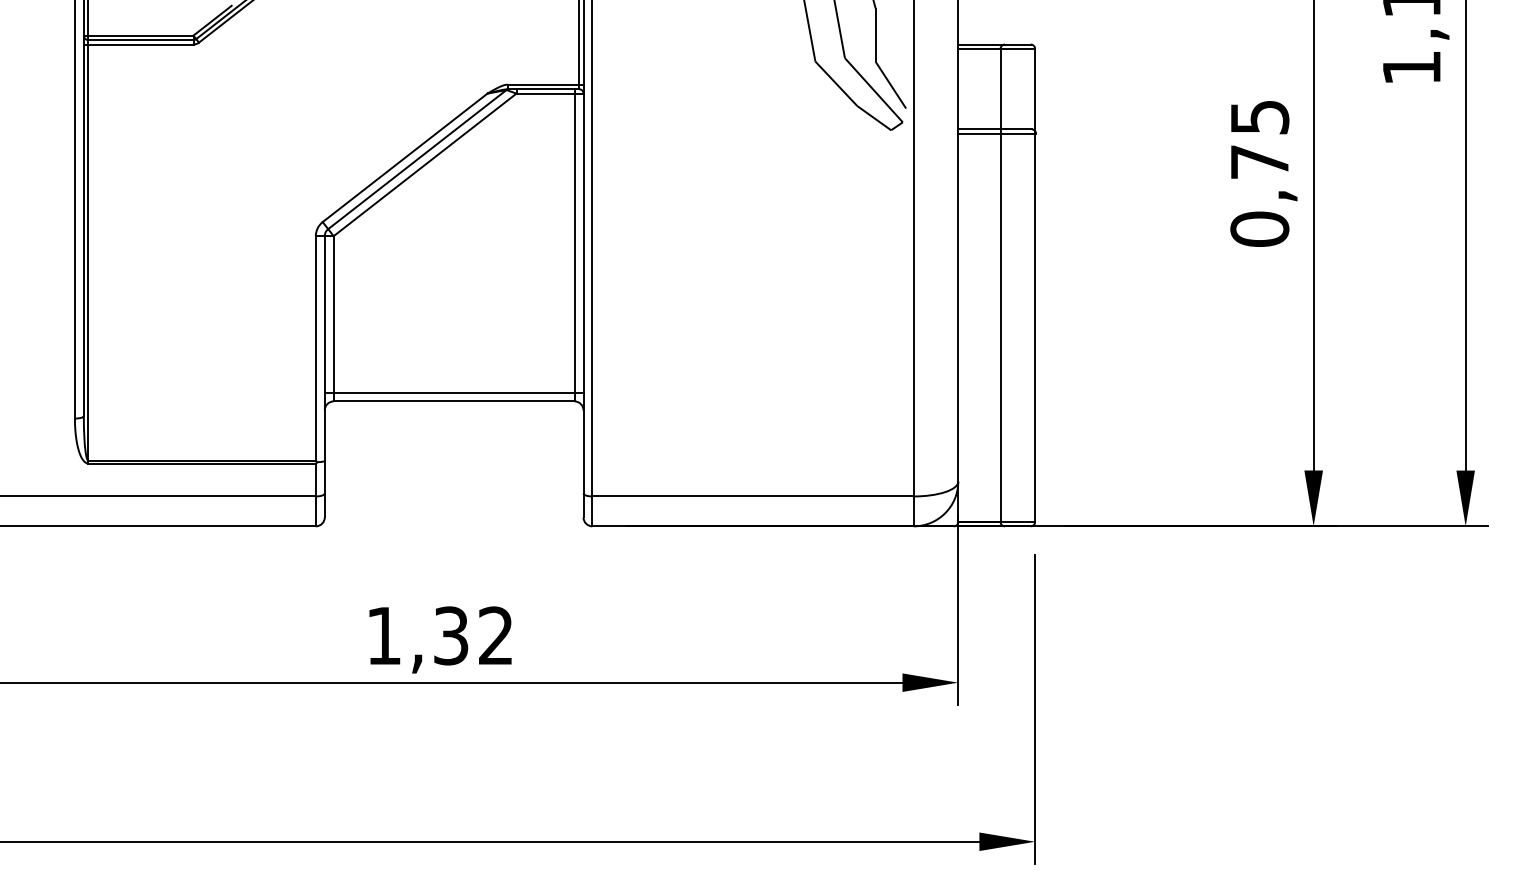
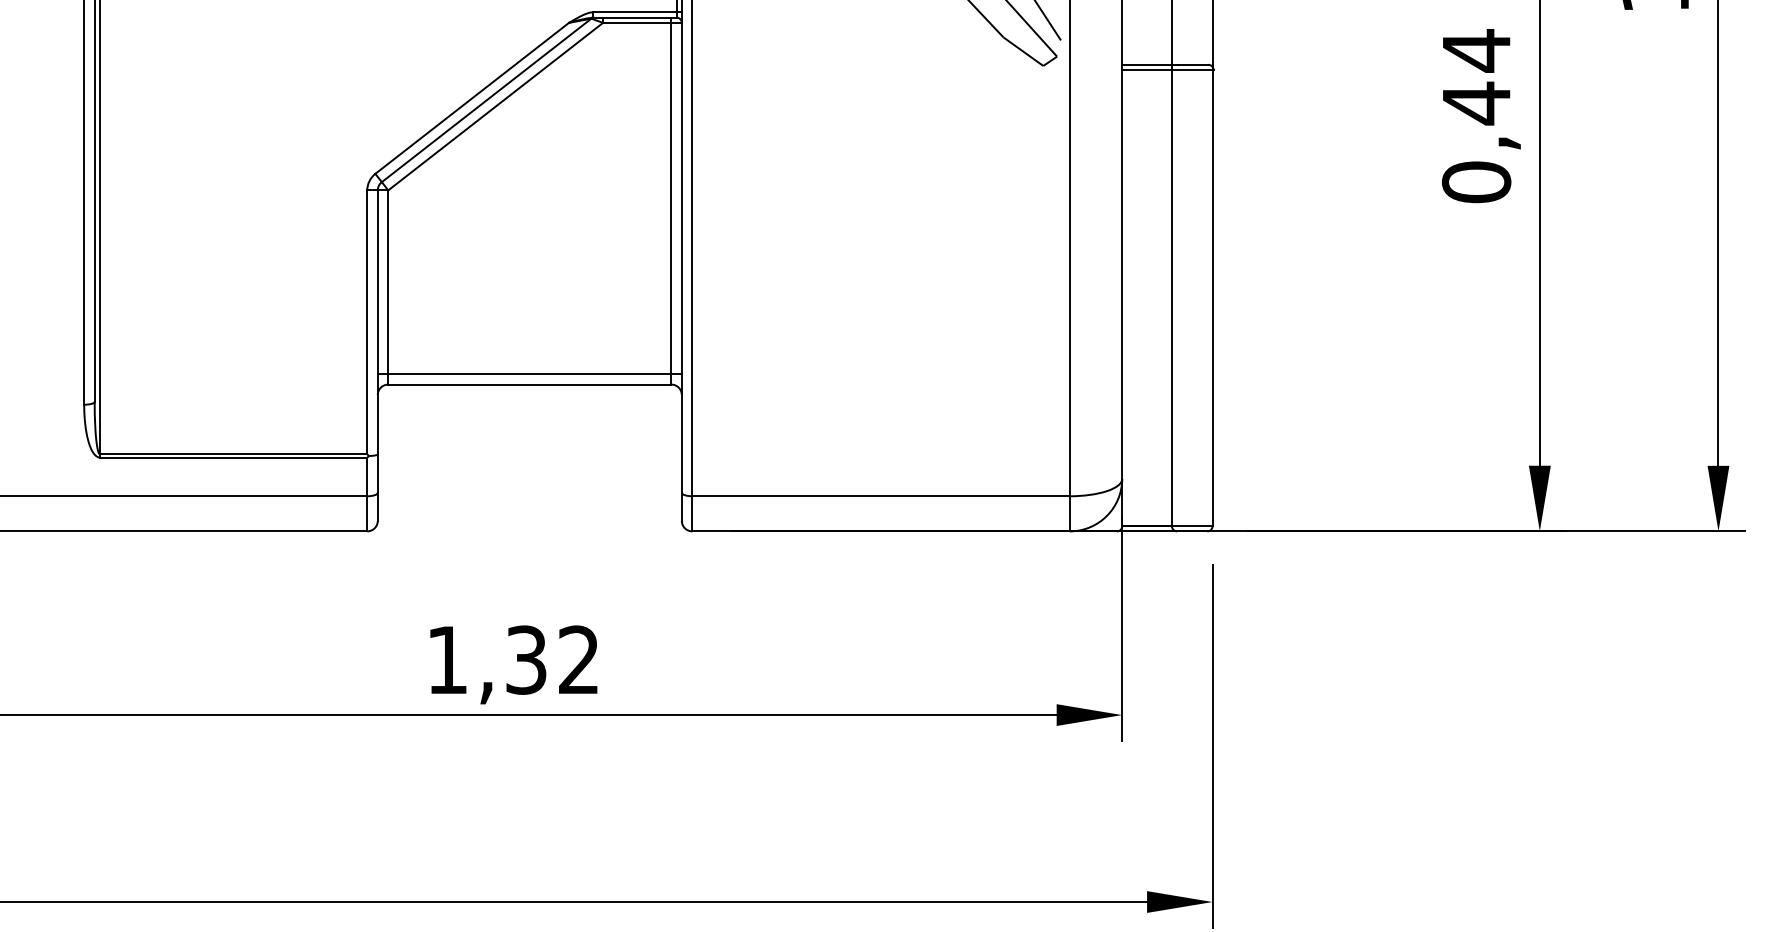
text: (1260, 139) -> (1477, 76), 0,75 -> 0,44

